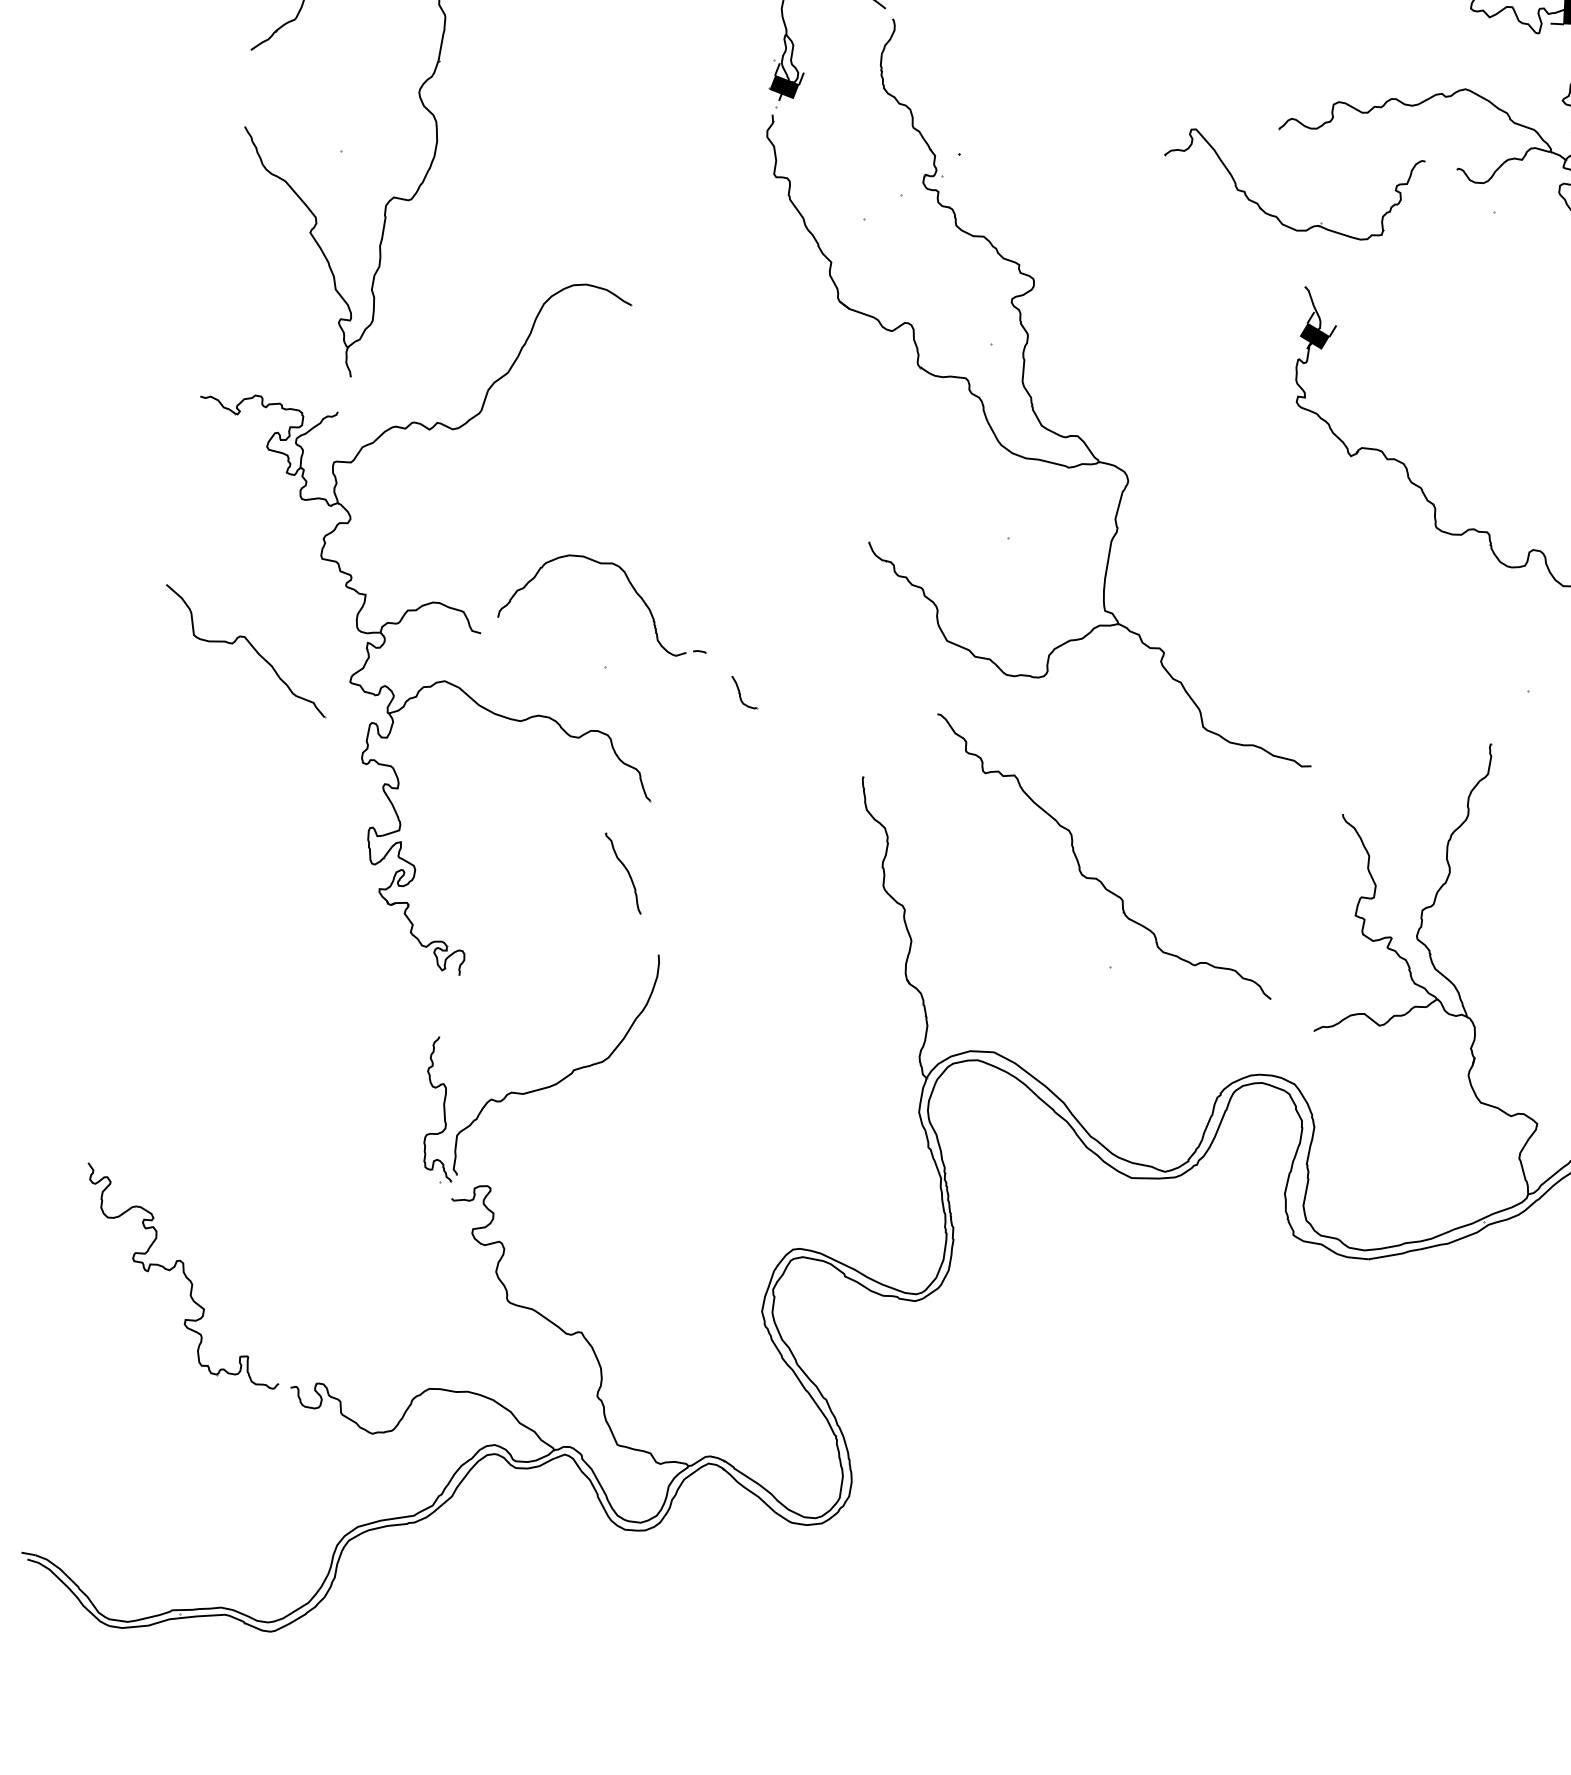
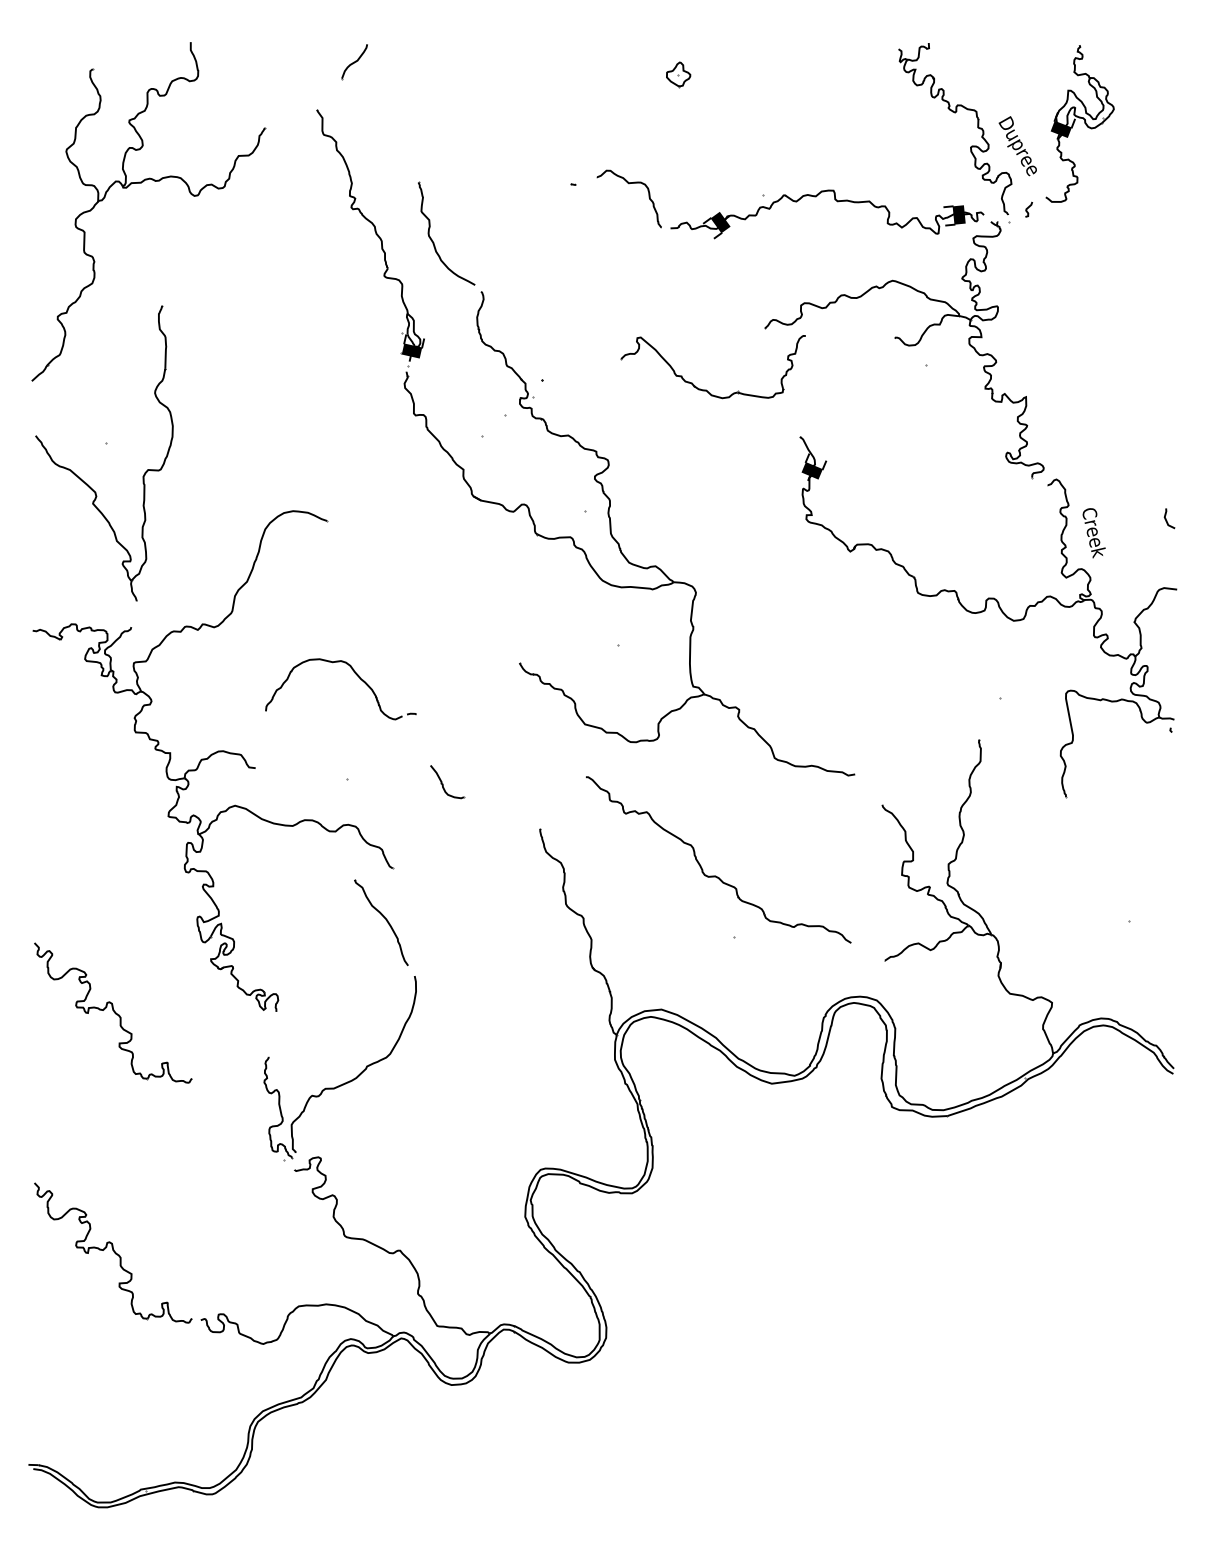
part: (1276, 215) -> (706, 389), moved
part: (629, 585) -> (355, 674), moved
part: (245, 651) -> (91, 805), removed
part: (744, 692) -> (447, 782), size x1.6
part: (622, 873) -> (380, 922), size x1.6
part: (233, 942) -> (113, 1012), added

